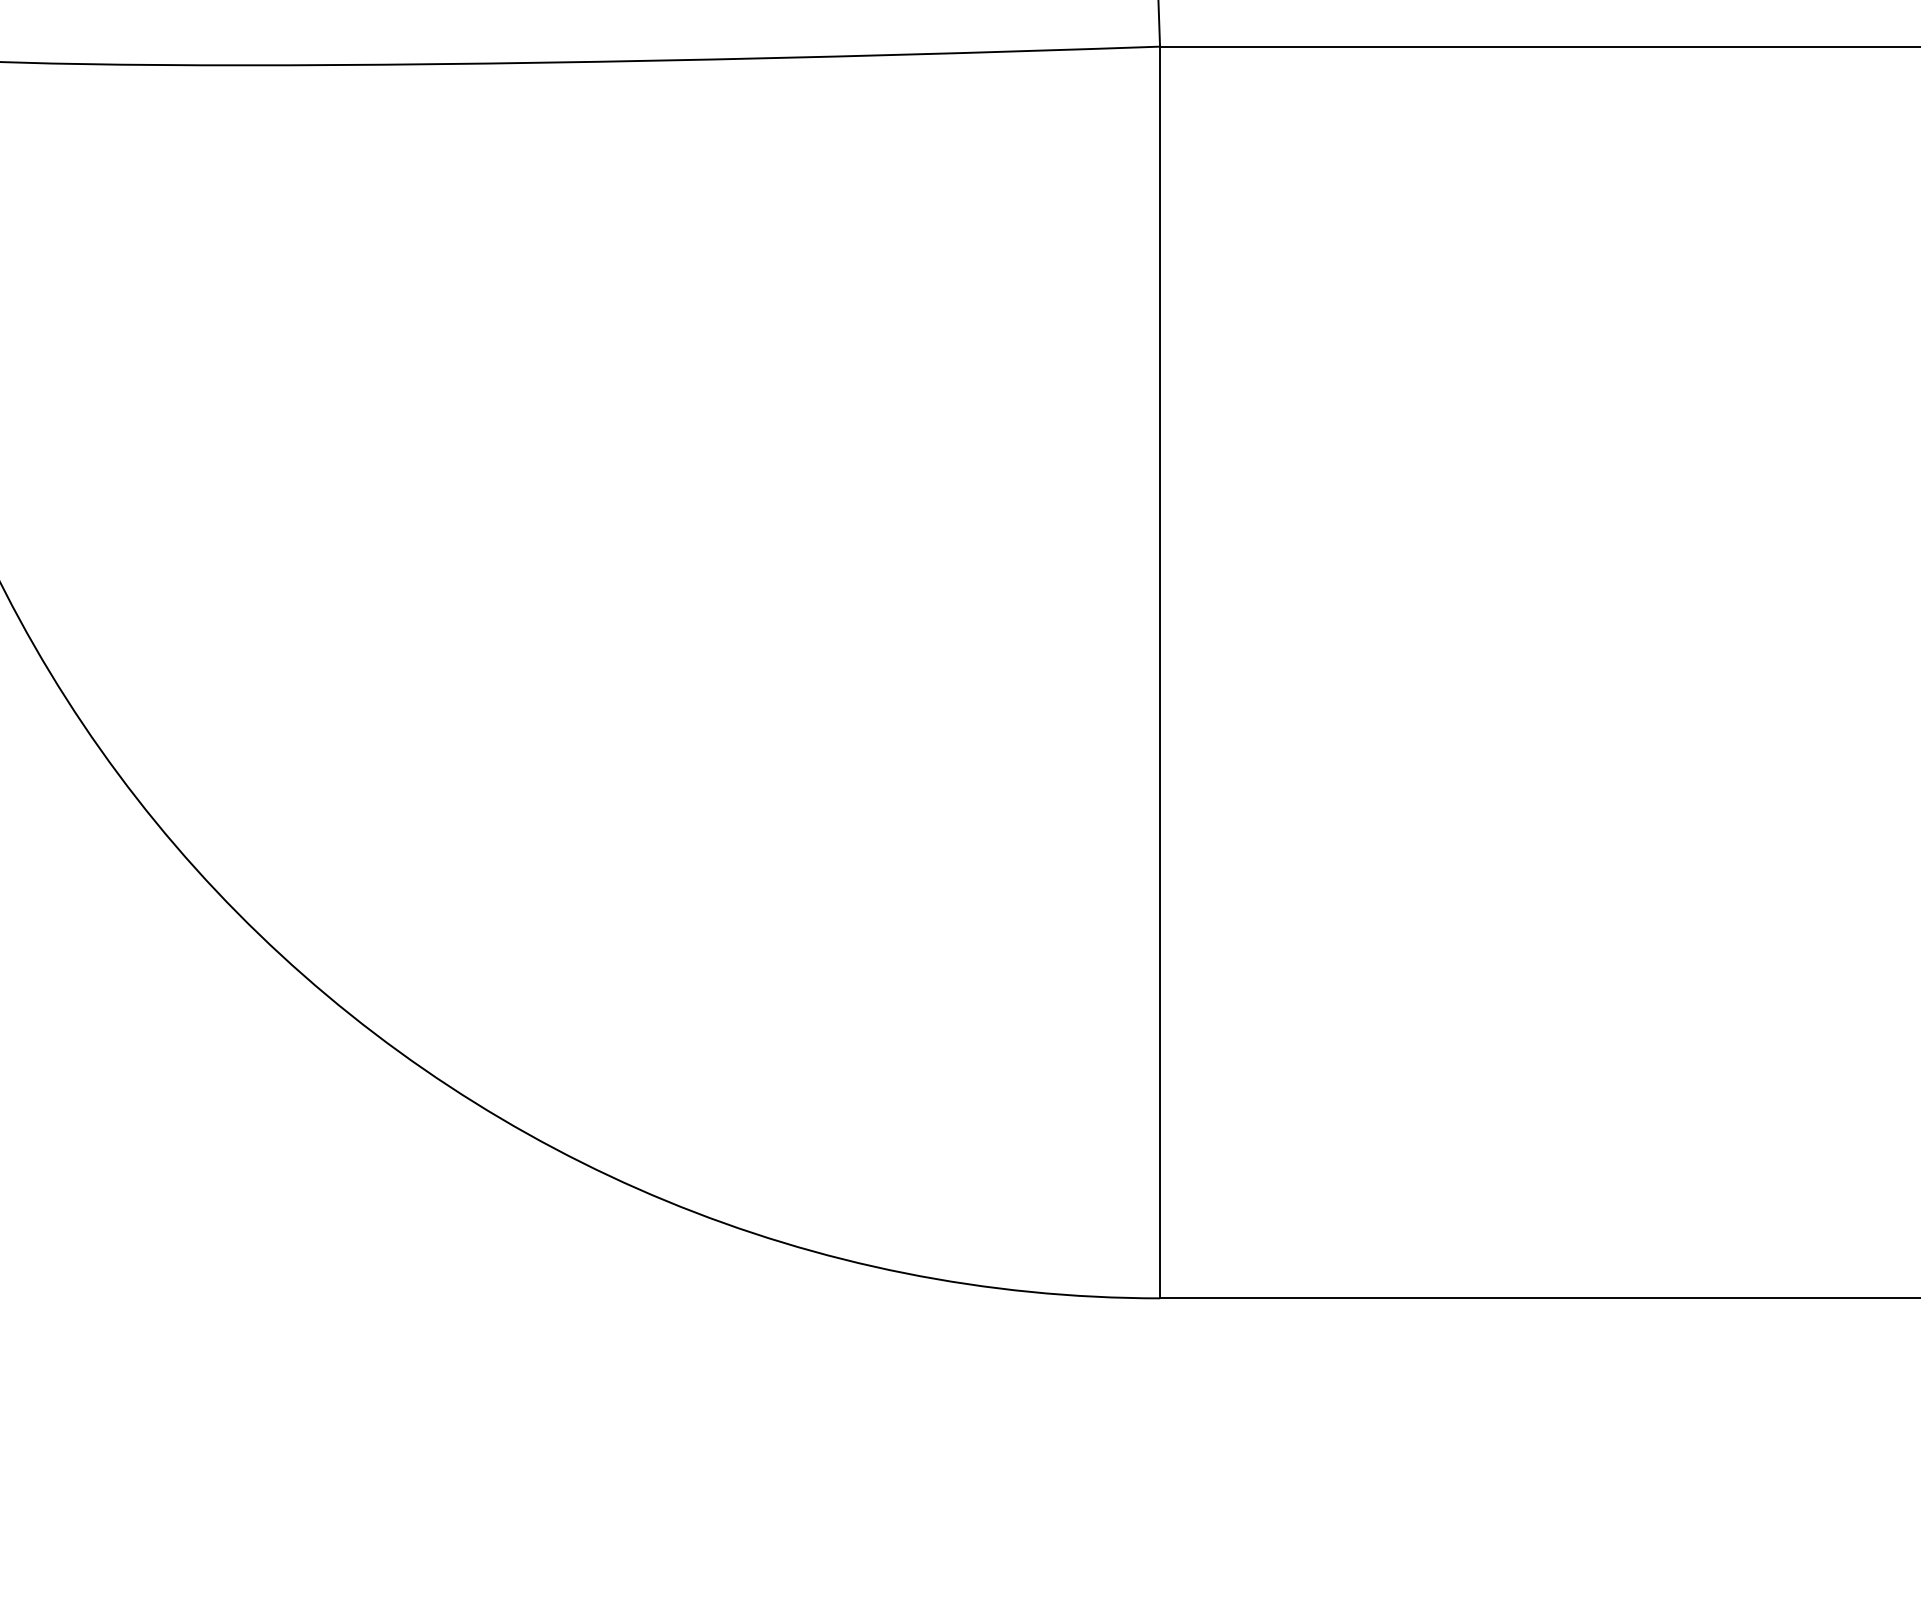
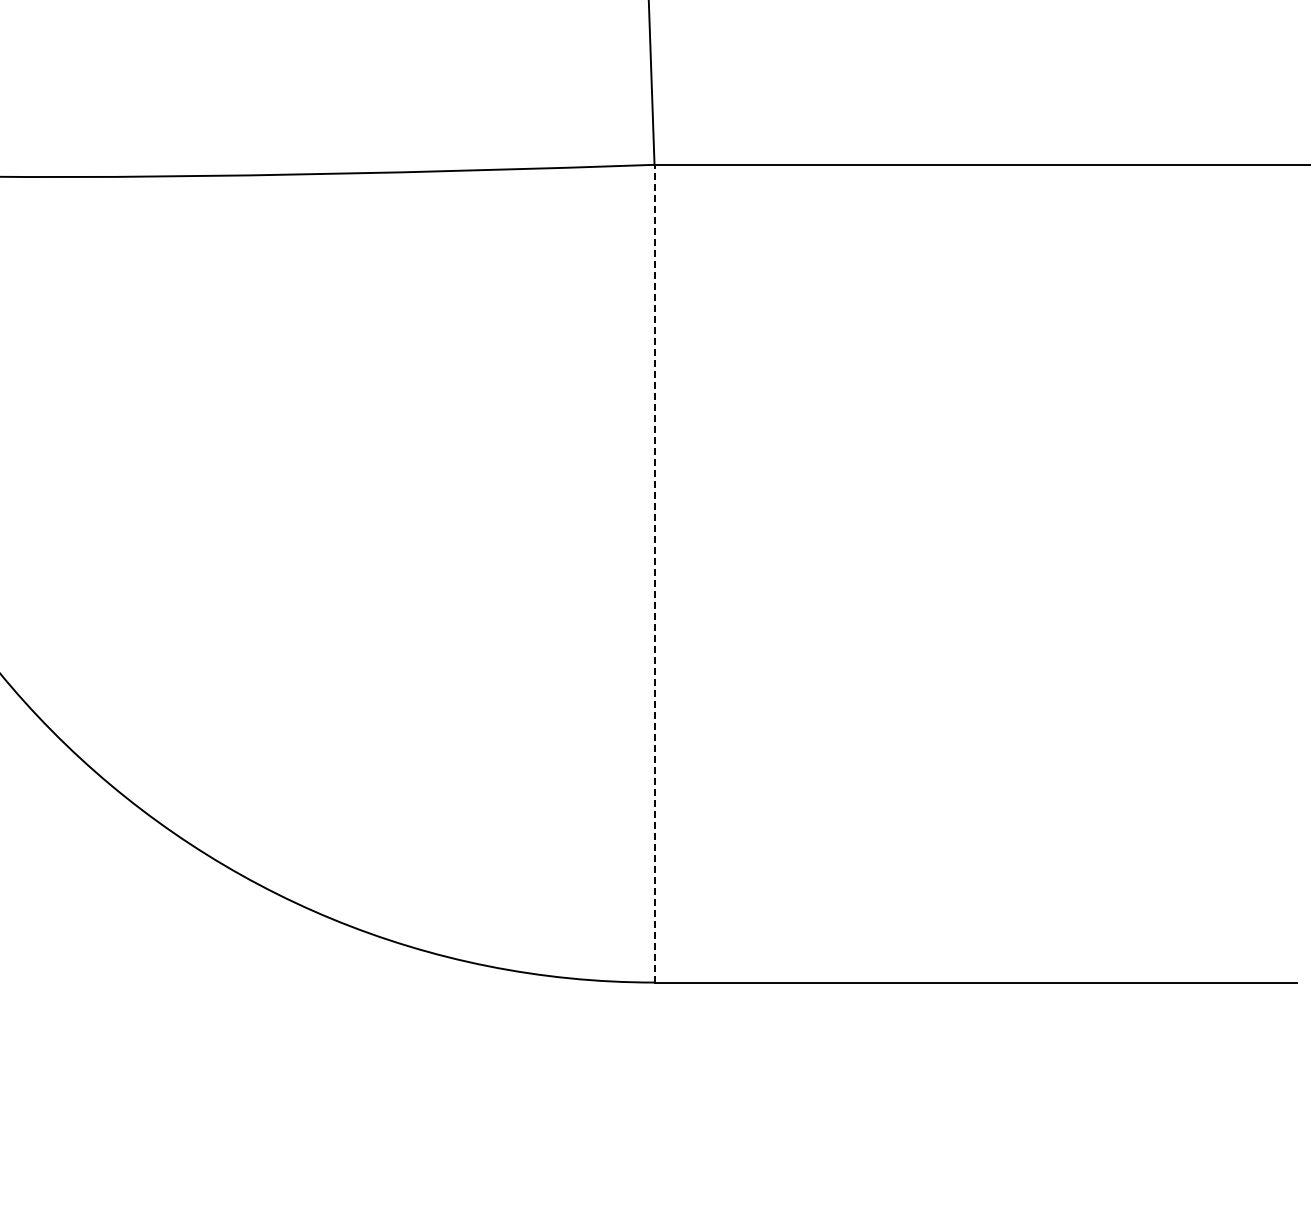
line: (1159, 672) -> (654, 573), solid -> dashed

